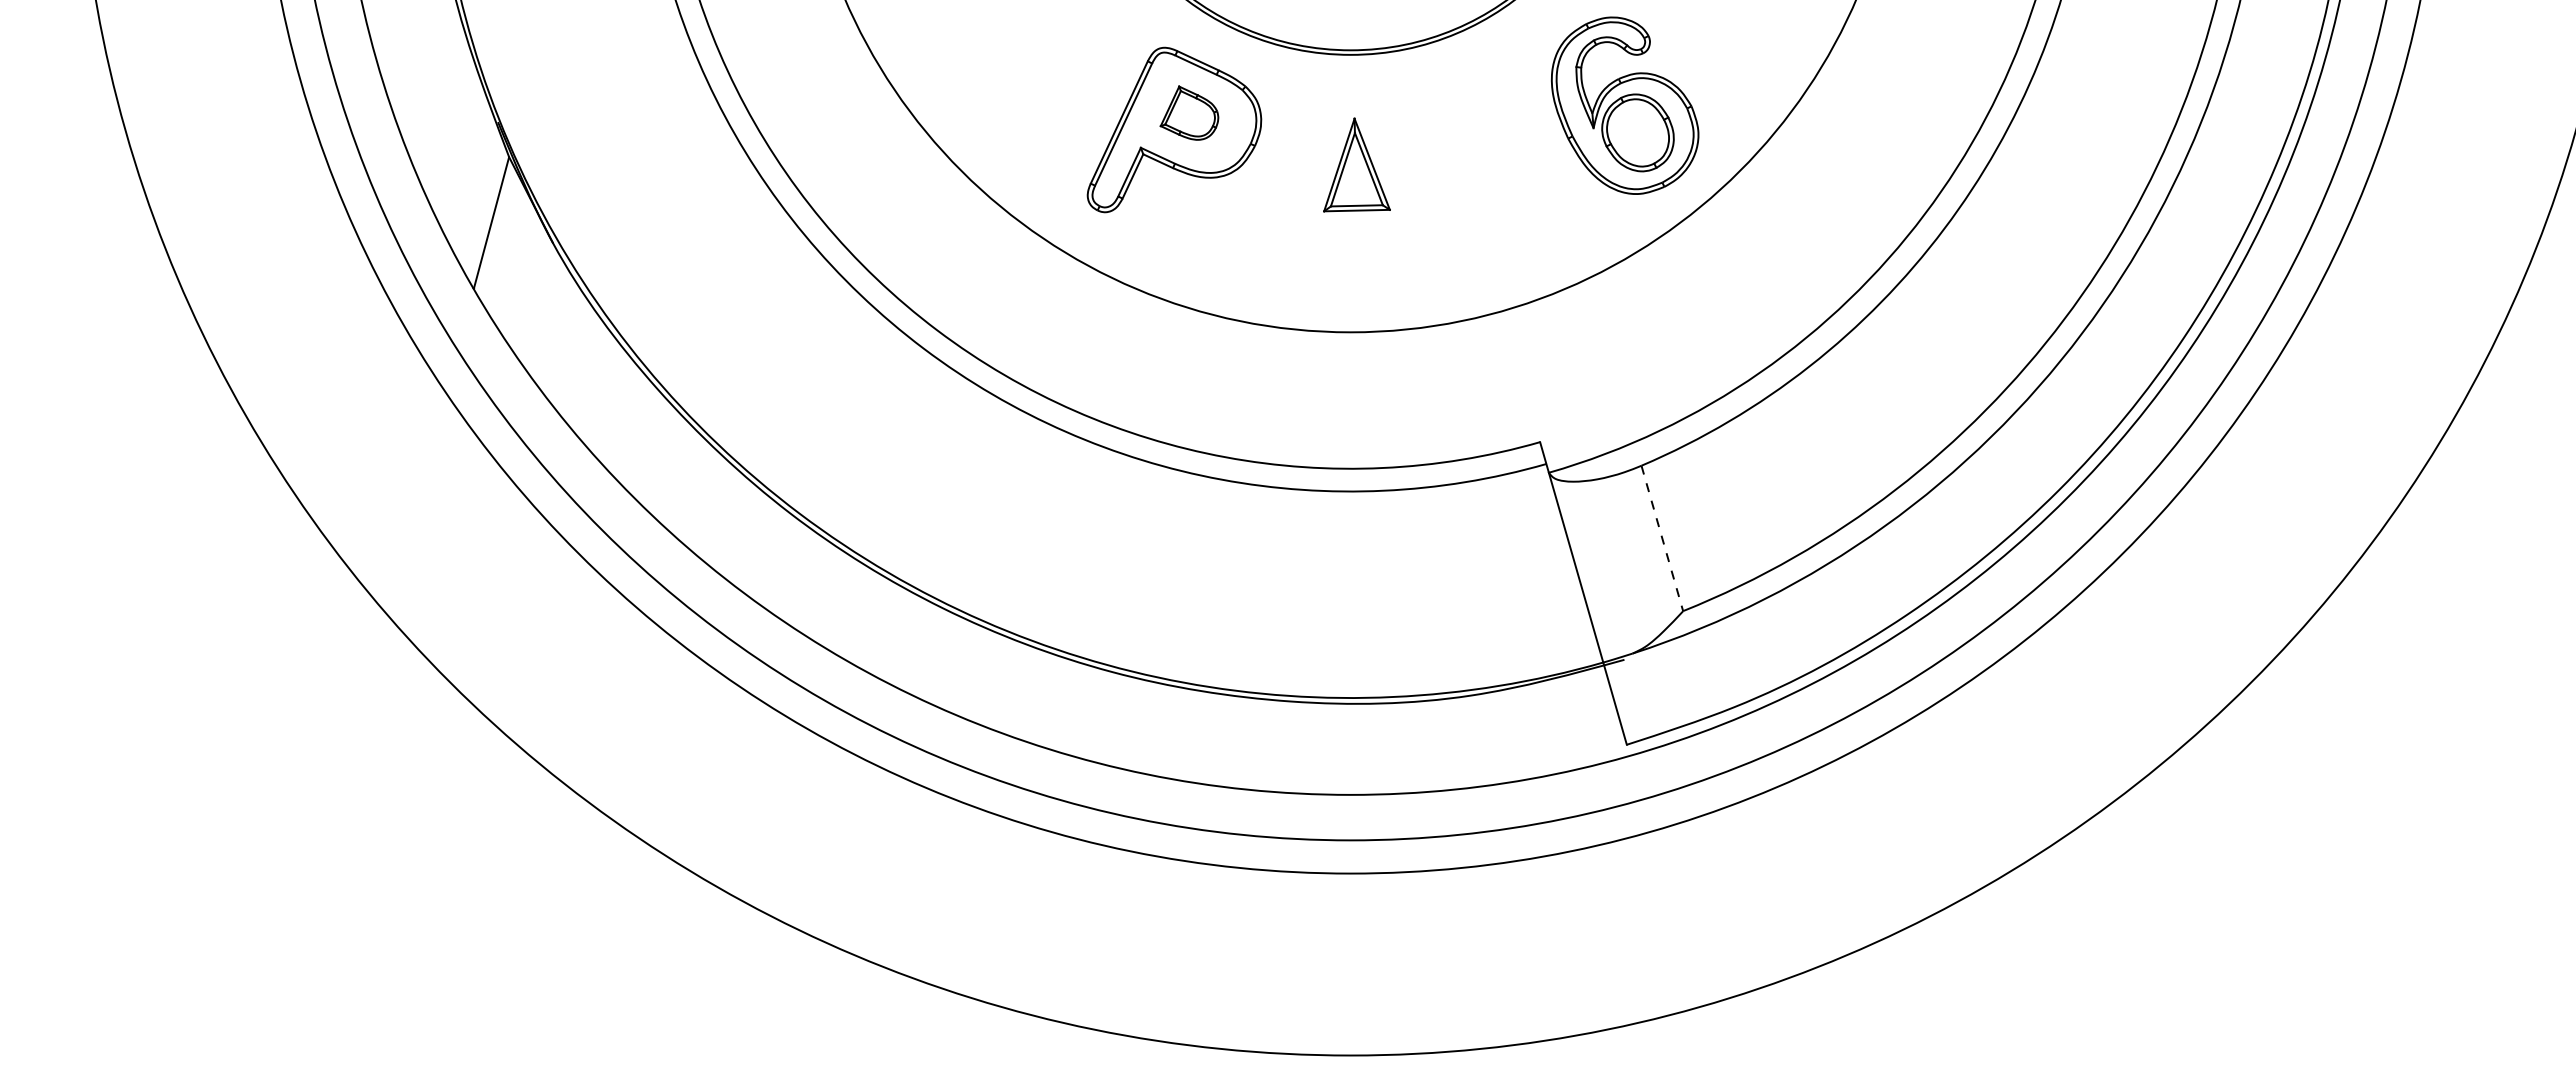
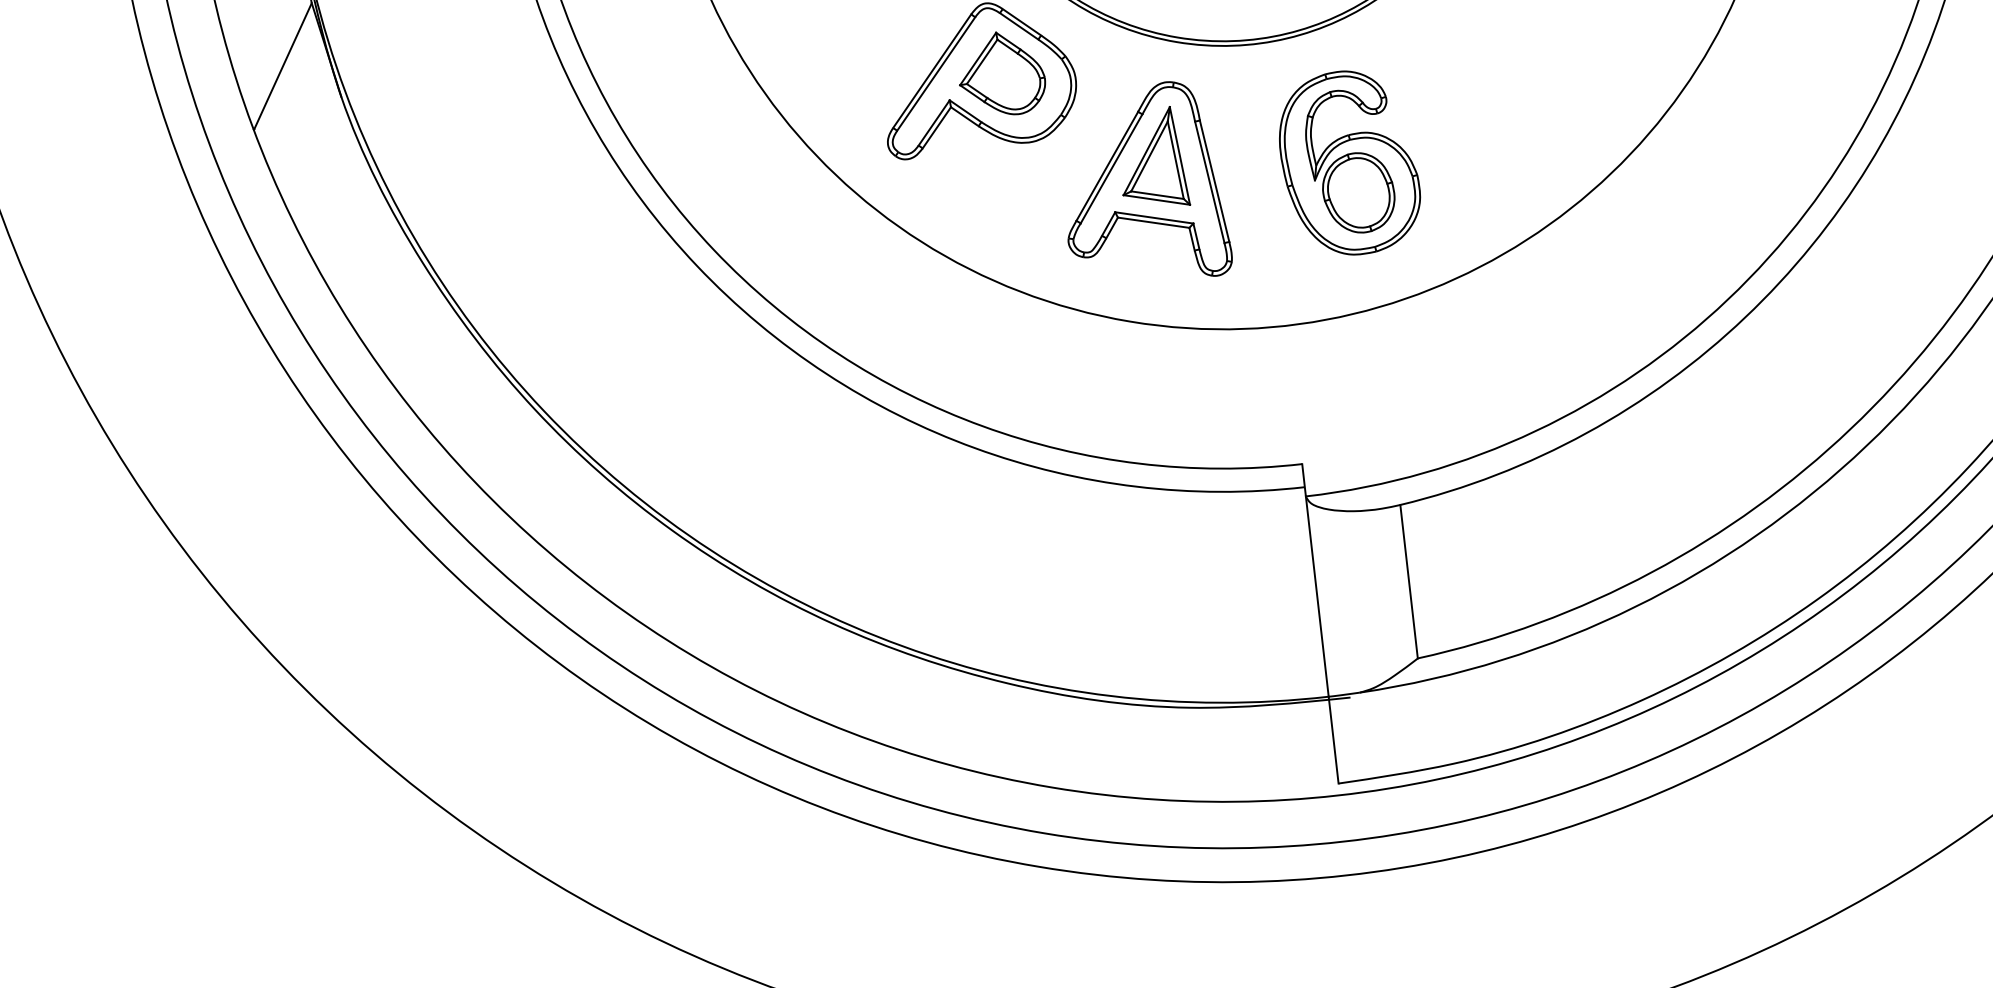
part: (1624, 105) -> (1349, 162), moved
part: (1189, 113) -> (1004, 73), size x1.43
part: (1358, 185) -> (1162, 174), added
line: (1662, 538) -> (1409, 581), dashed -> solid

